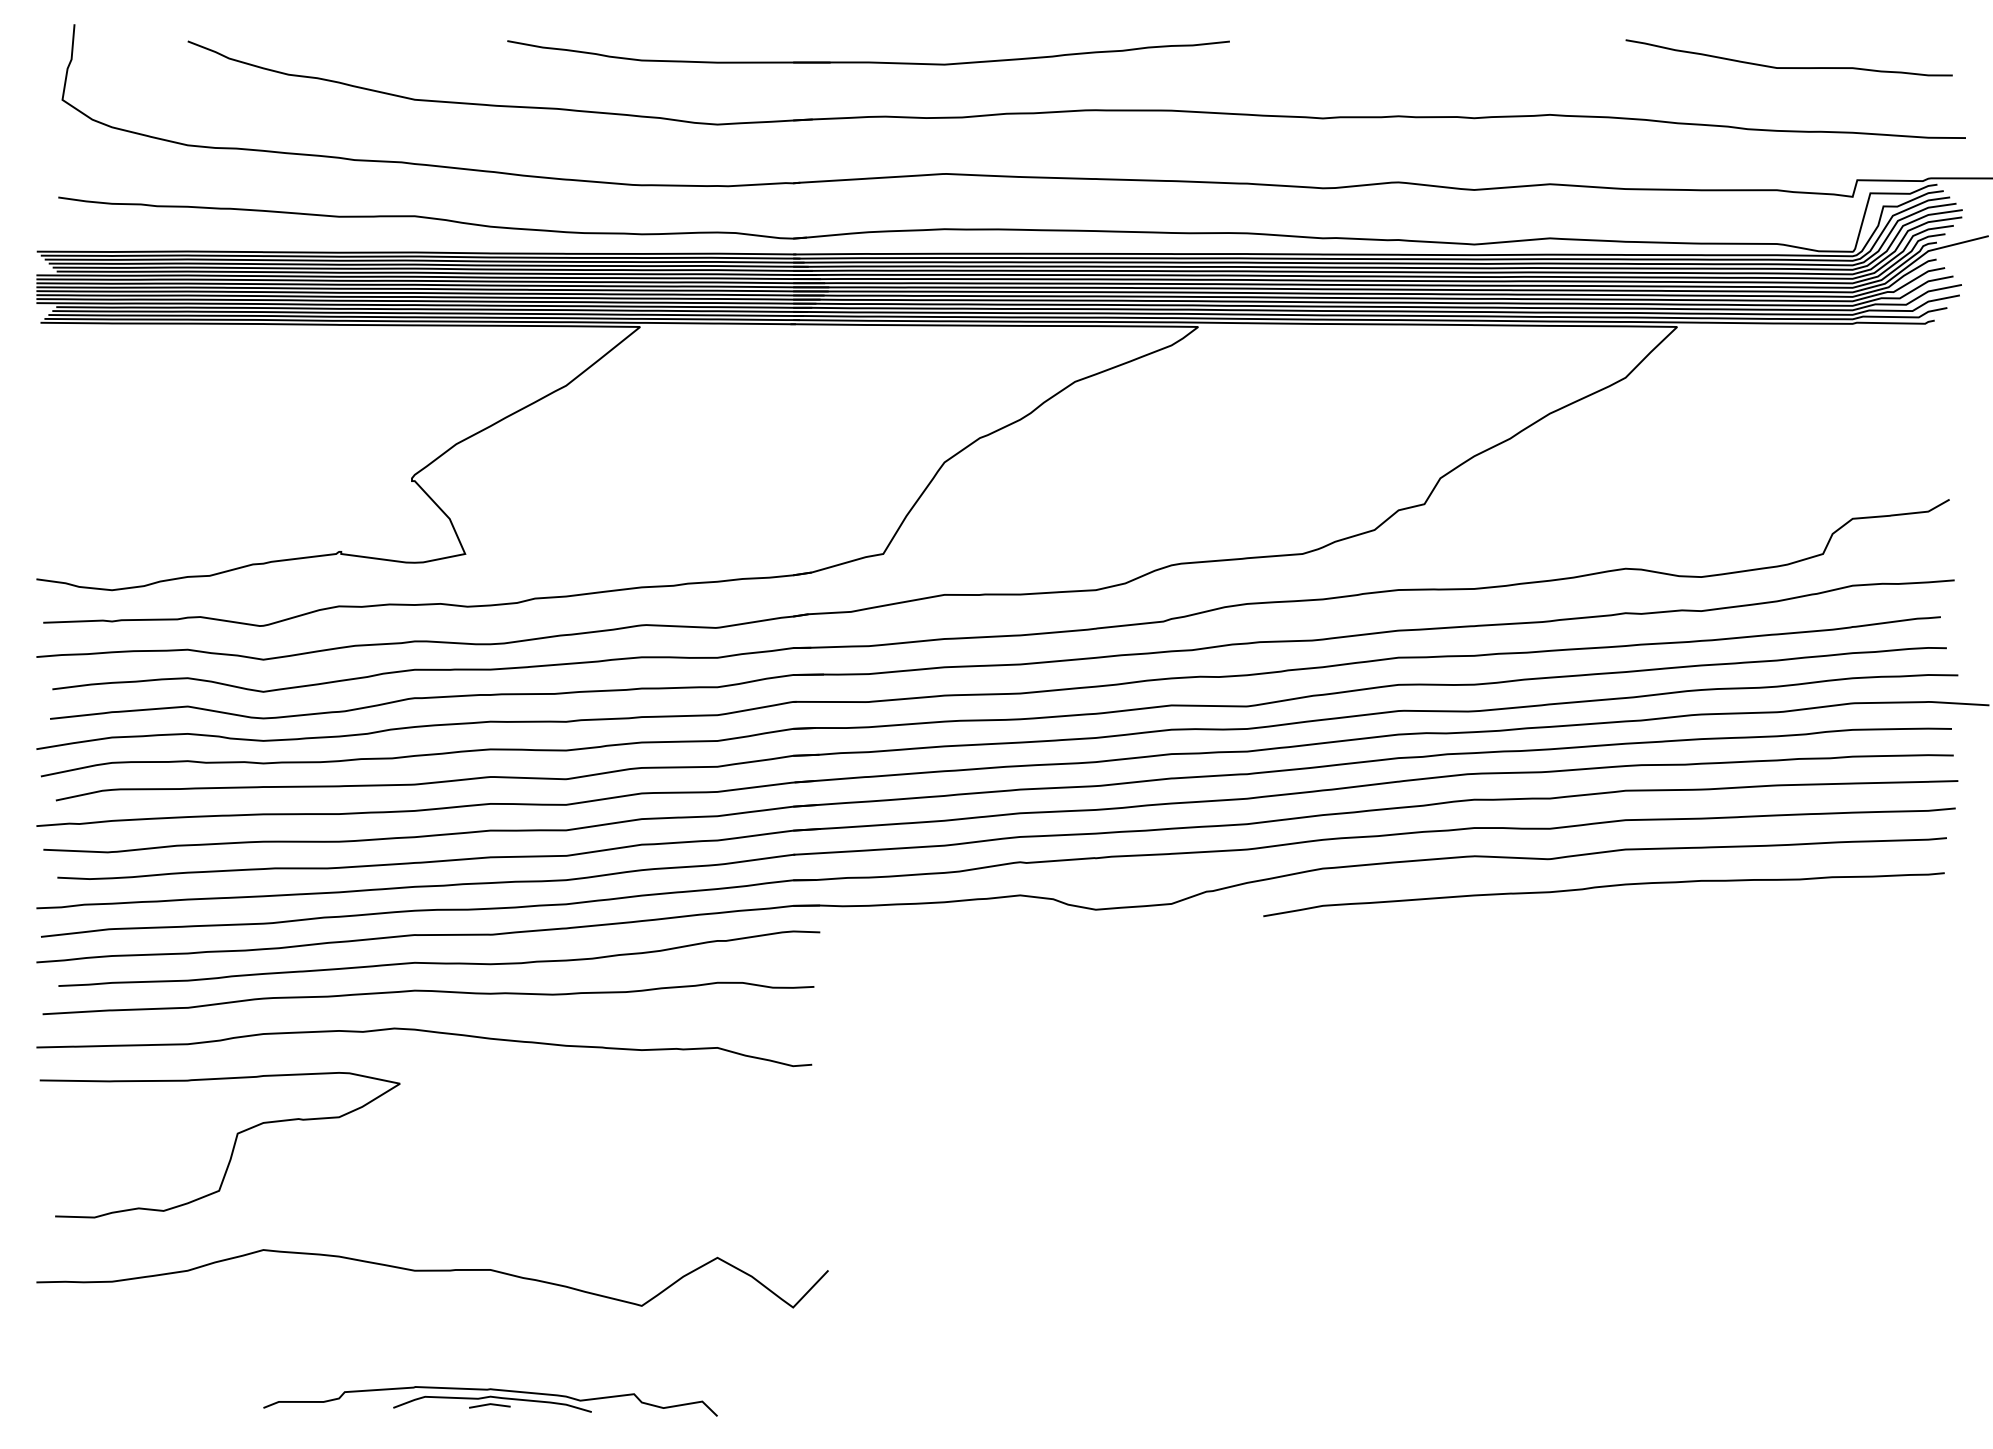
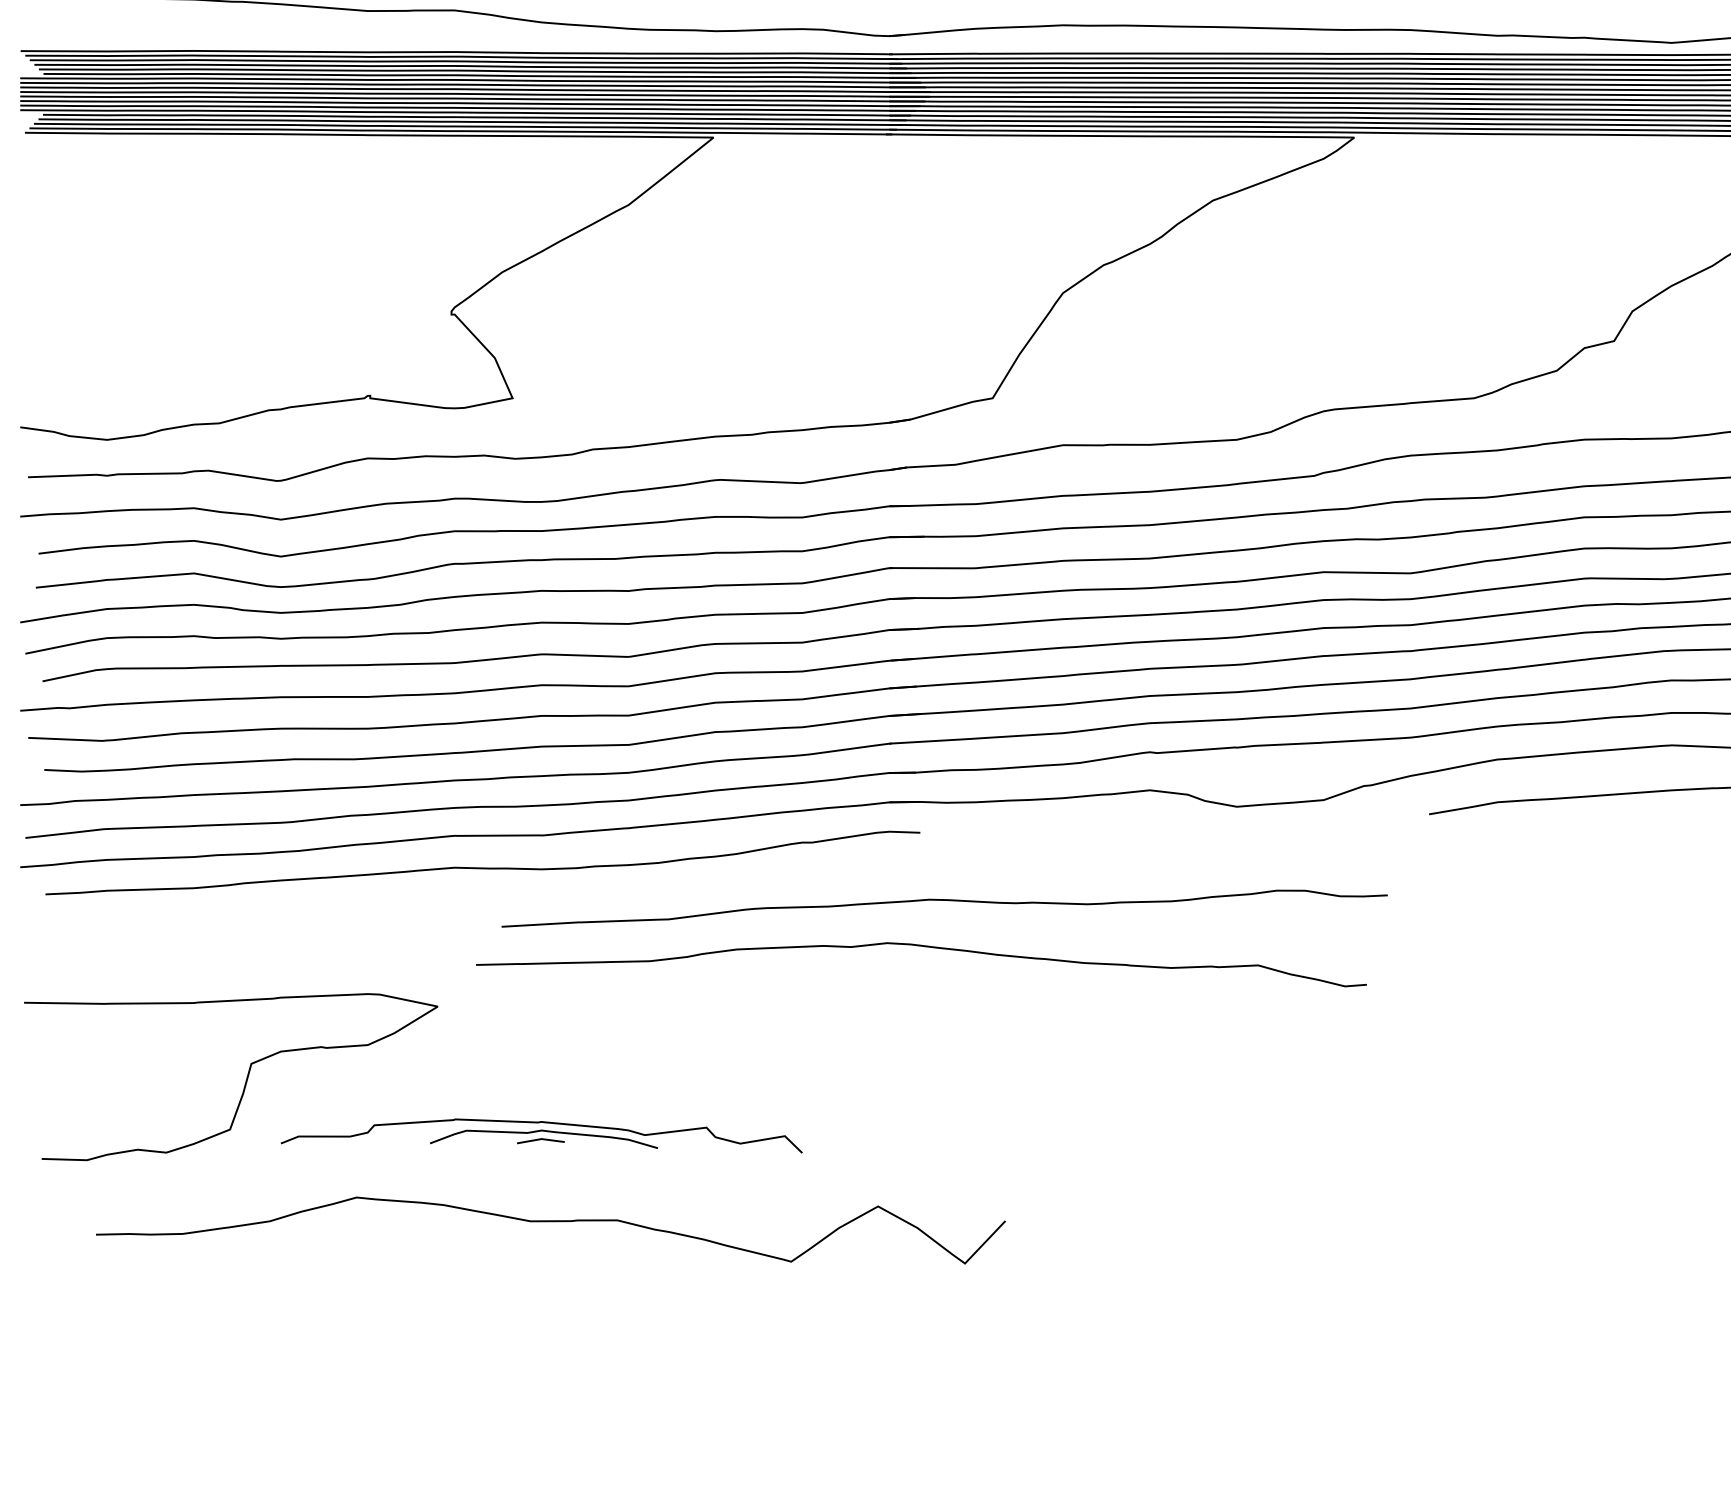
curve: (428, 991) -> (944, 900), moved
curve: (427, 1032) -> (925, 947), moved
curve: (432, 1271) -> (550, 1222), moved
part: (490, 1401) -> (541, 1136), moved

